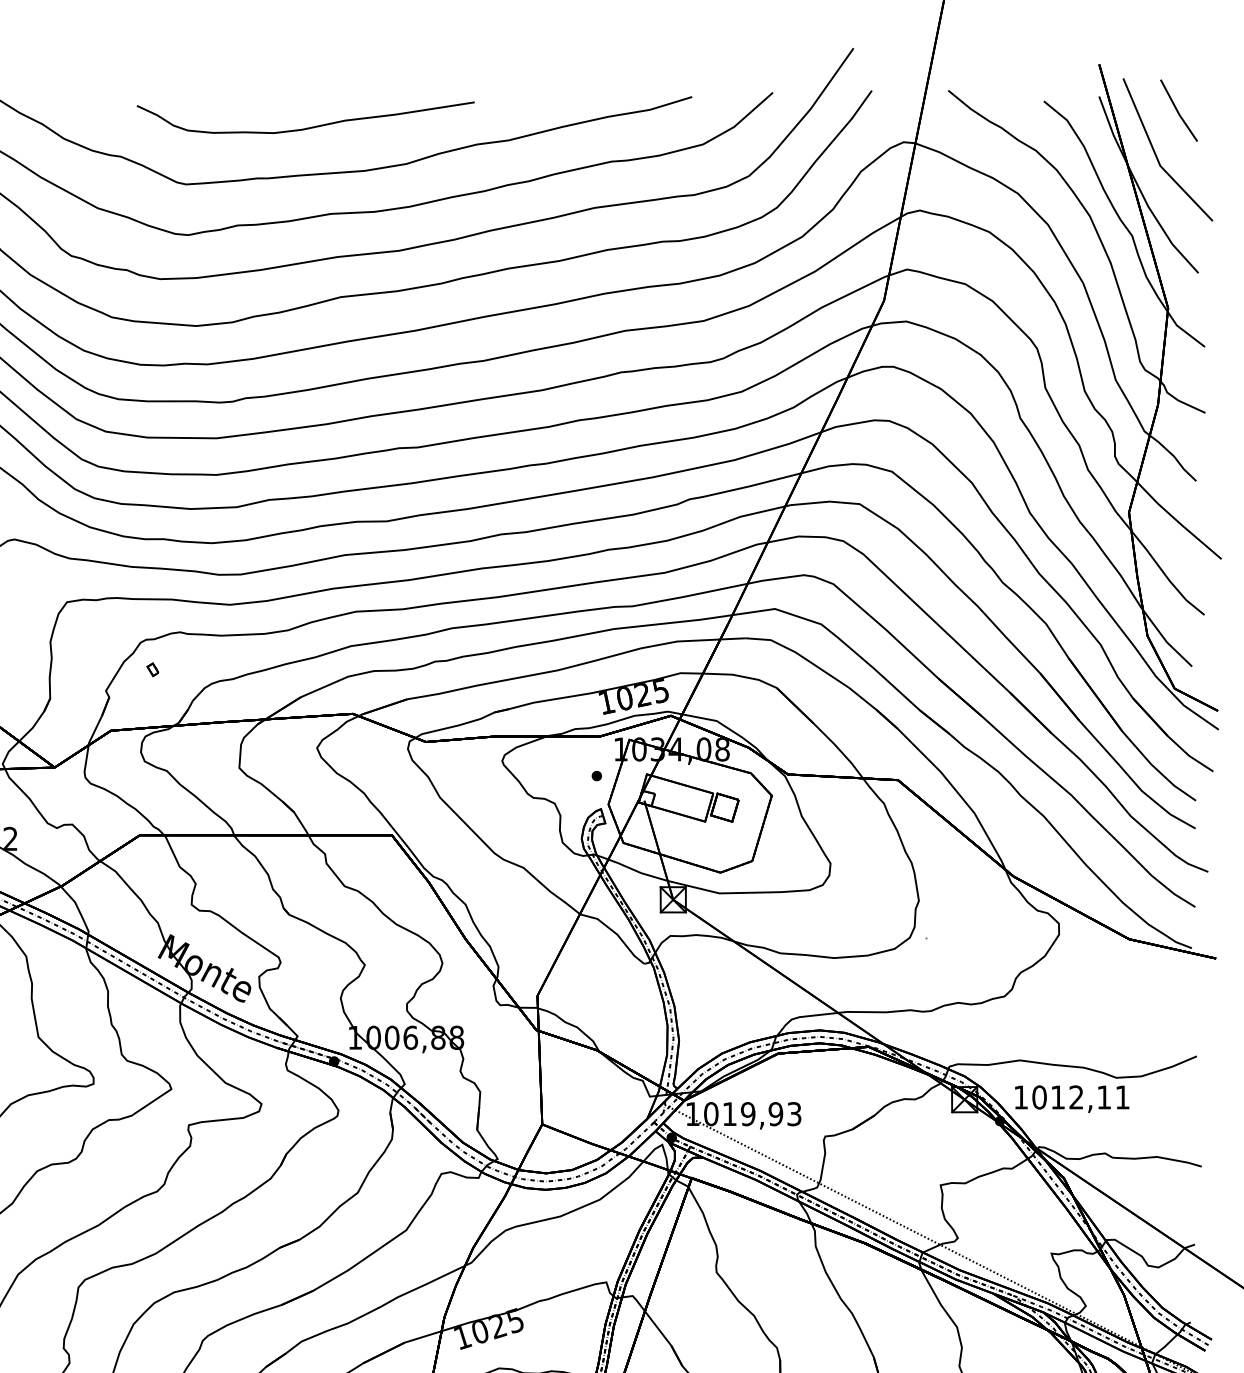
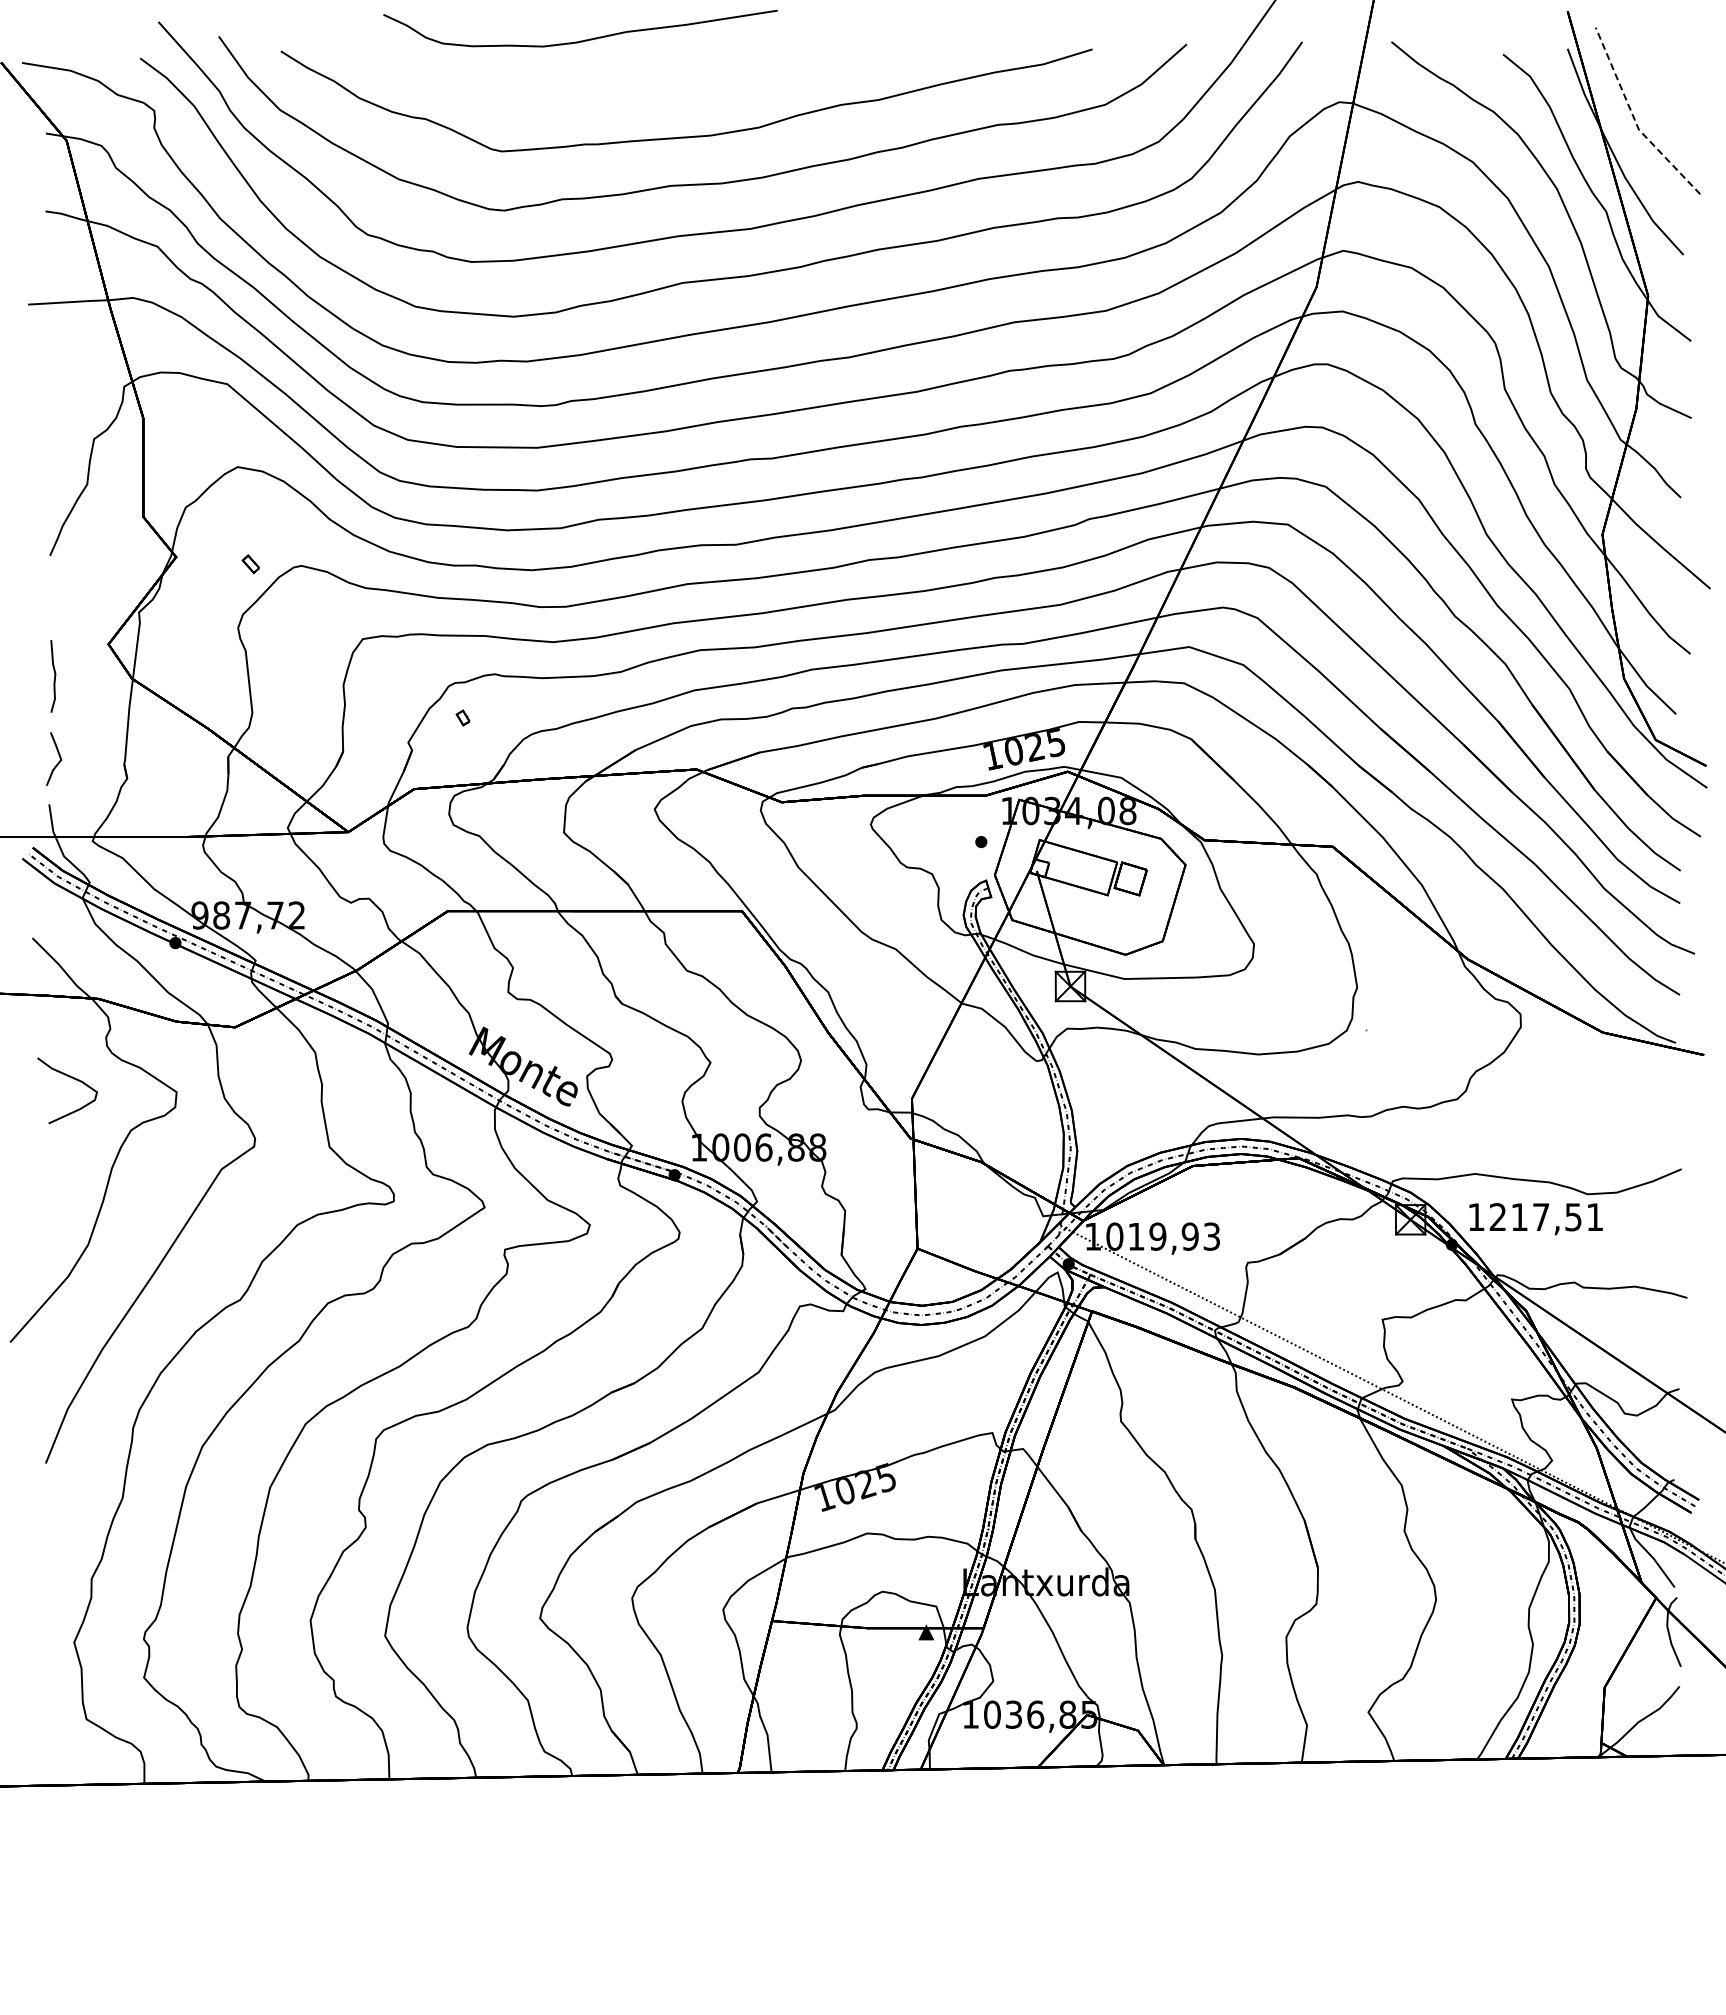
line: (1177, 110) -> (1659, 65), removed
curve: (305, 127) -> (580, 40), moved
line: (1156, 157) -> (1634, 119), solid -> dashed
text: (1071, 1097) -> (1535, 1217), 1012,11 -> 1217,51

